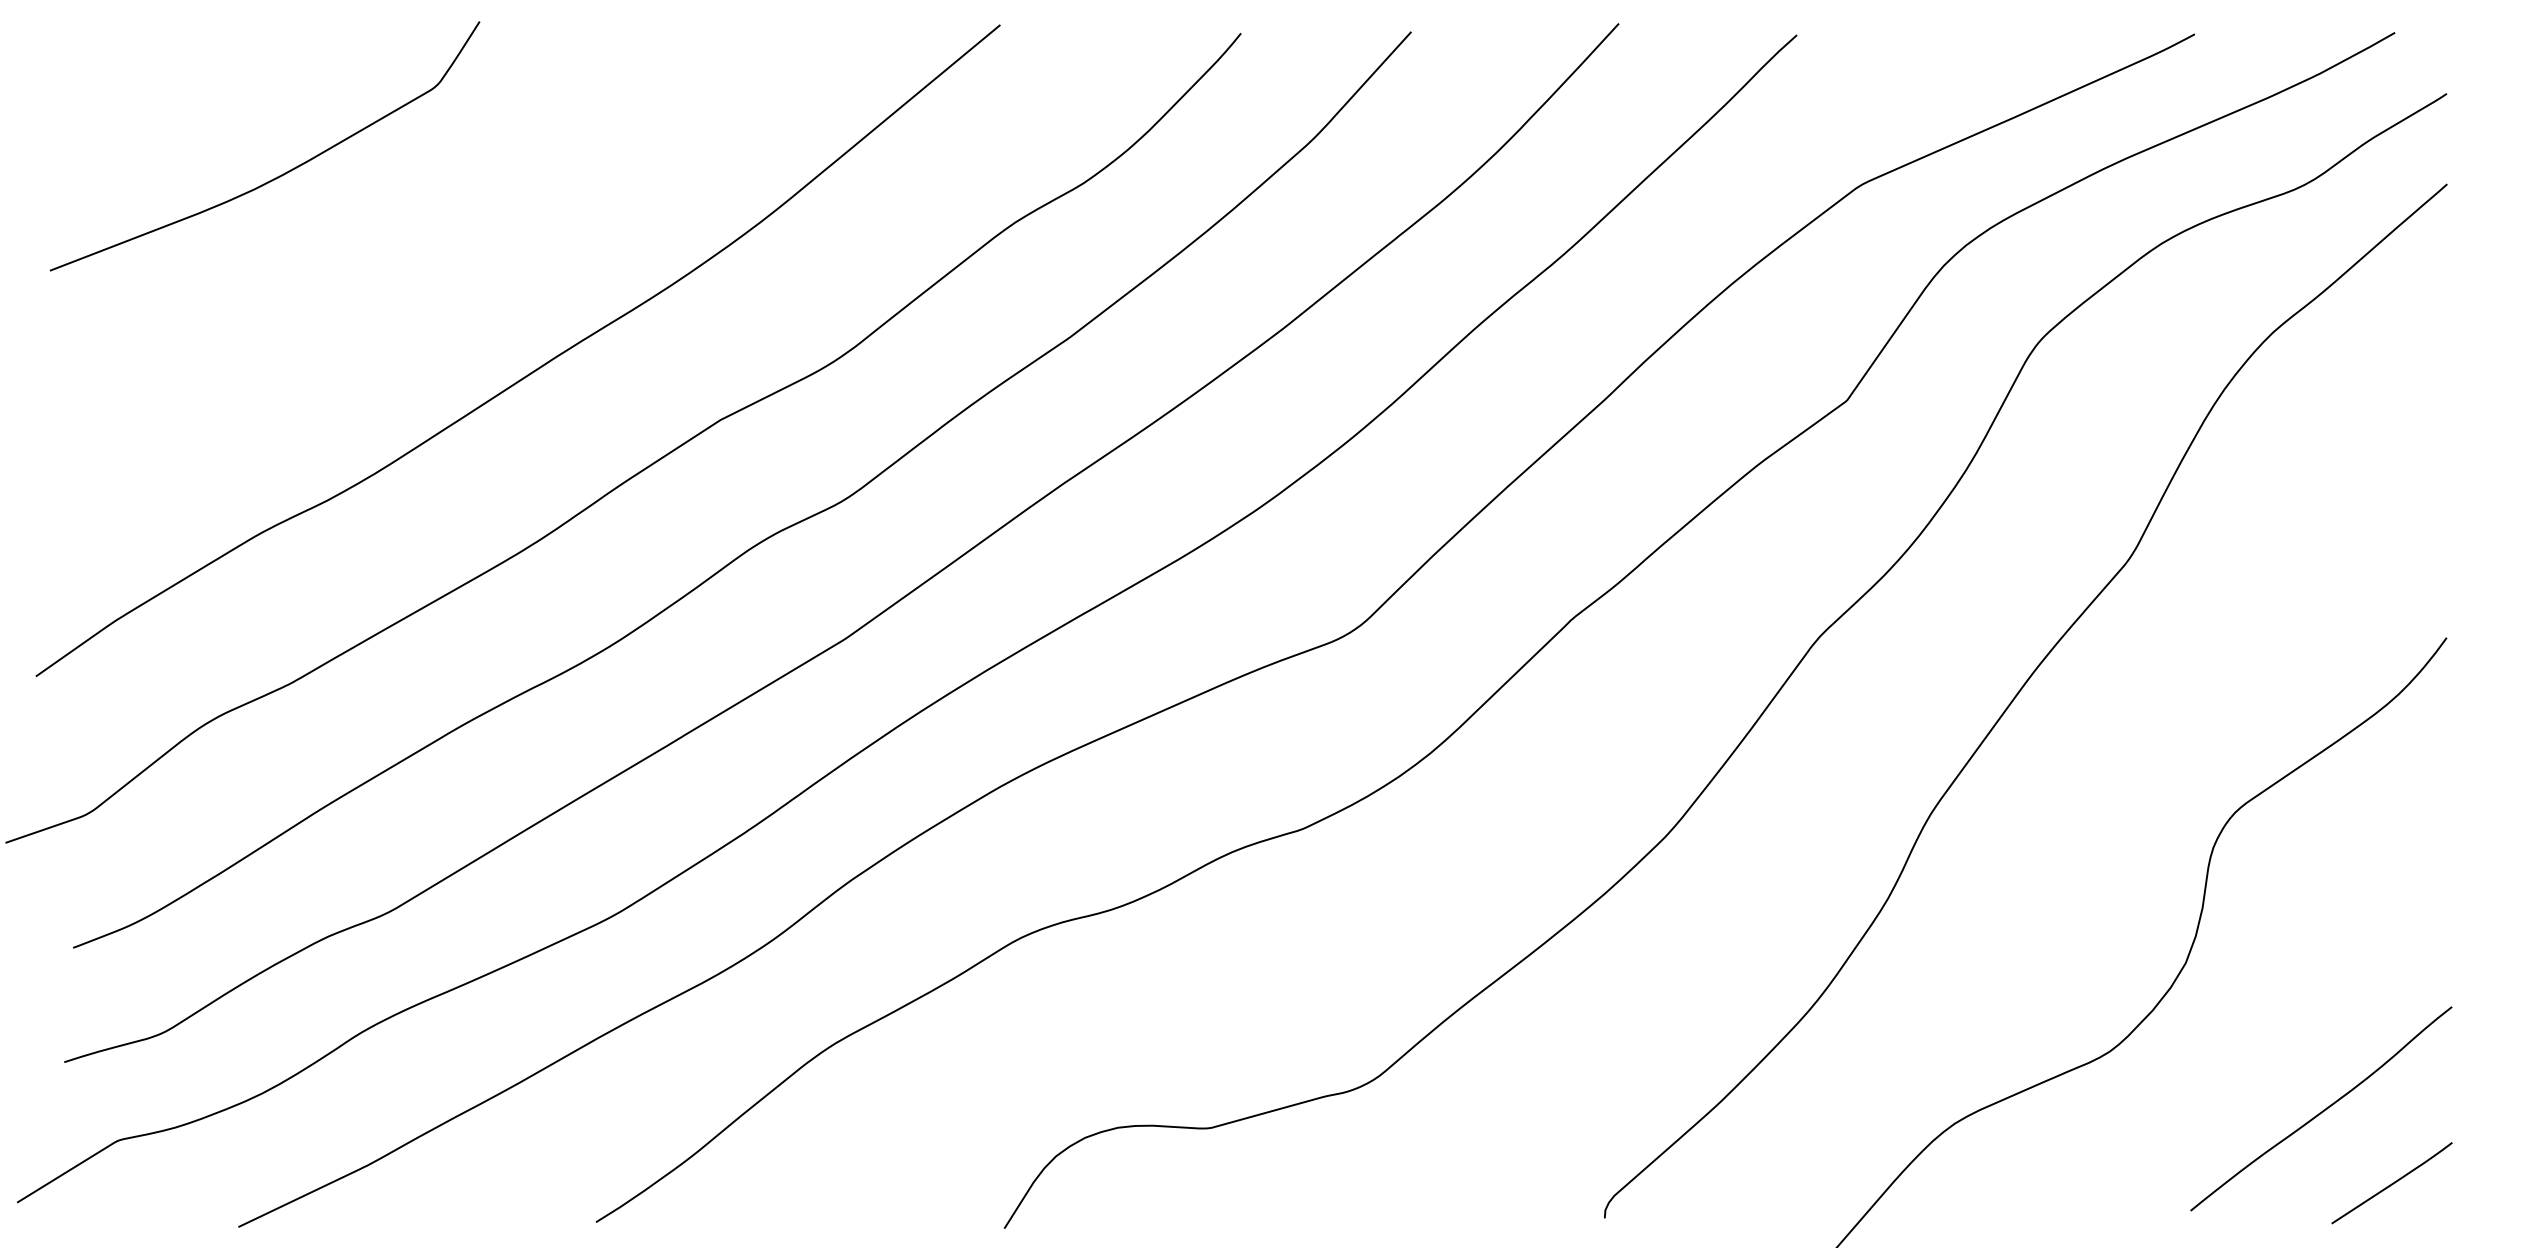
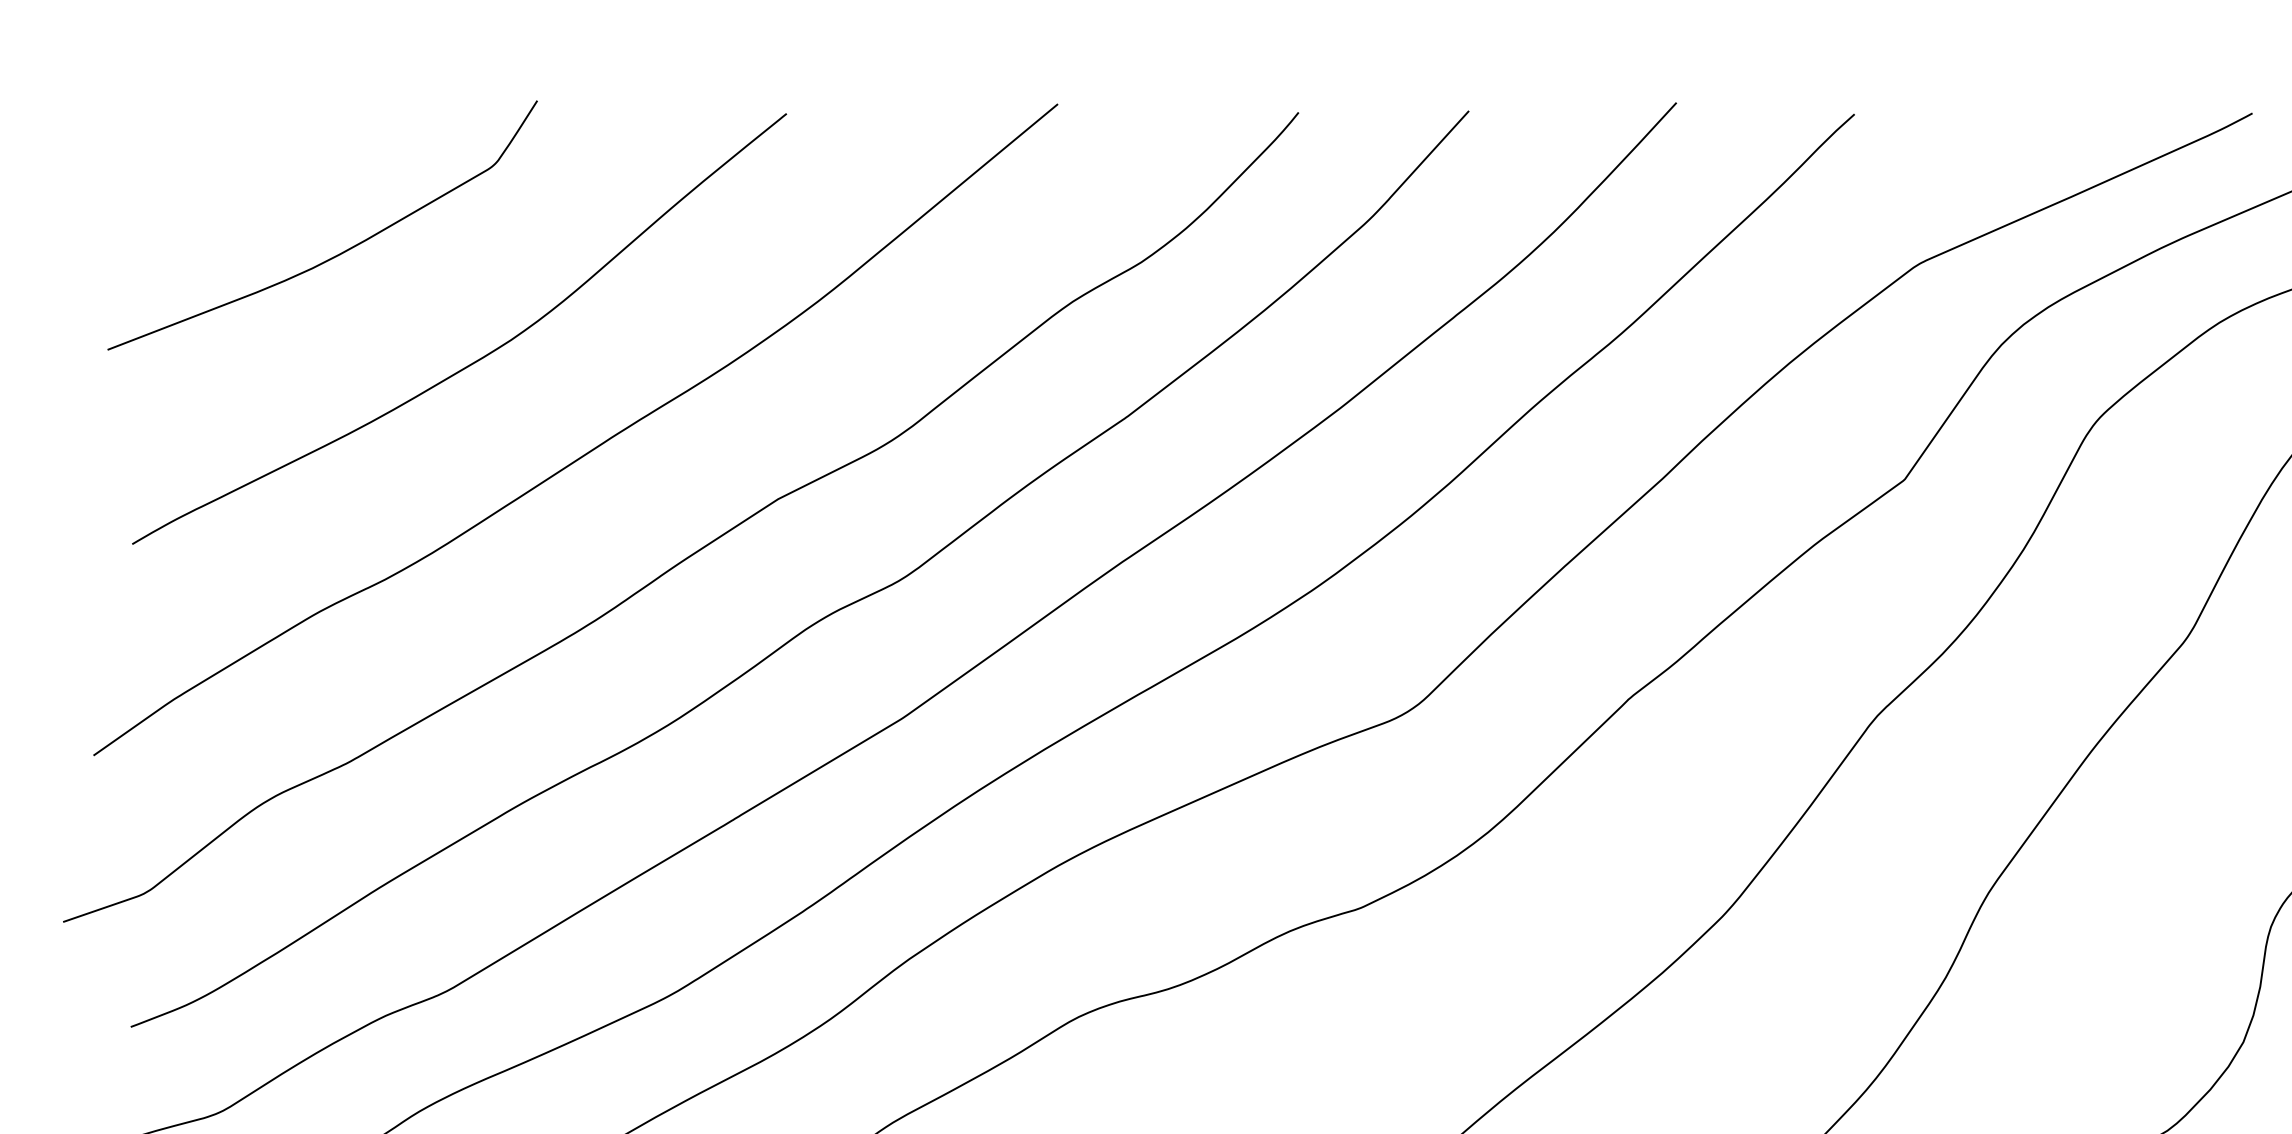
curve: (419, 280) -> (477, 359), added

